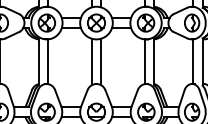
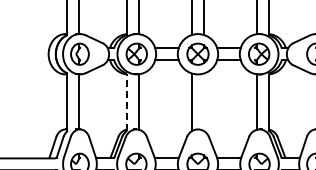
line: (38, 62) -> (126, 102), solid -> dashed
line: (100, 62) -> (203, 102), removed

